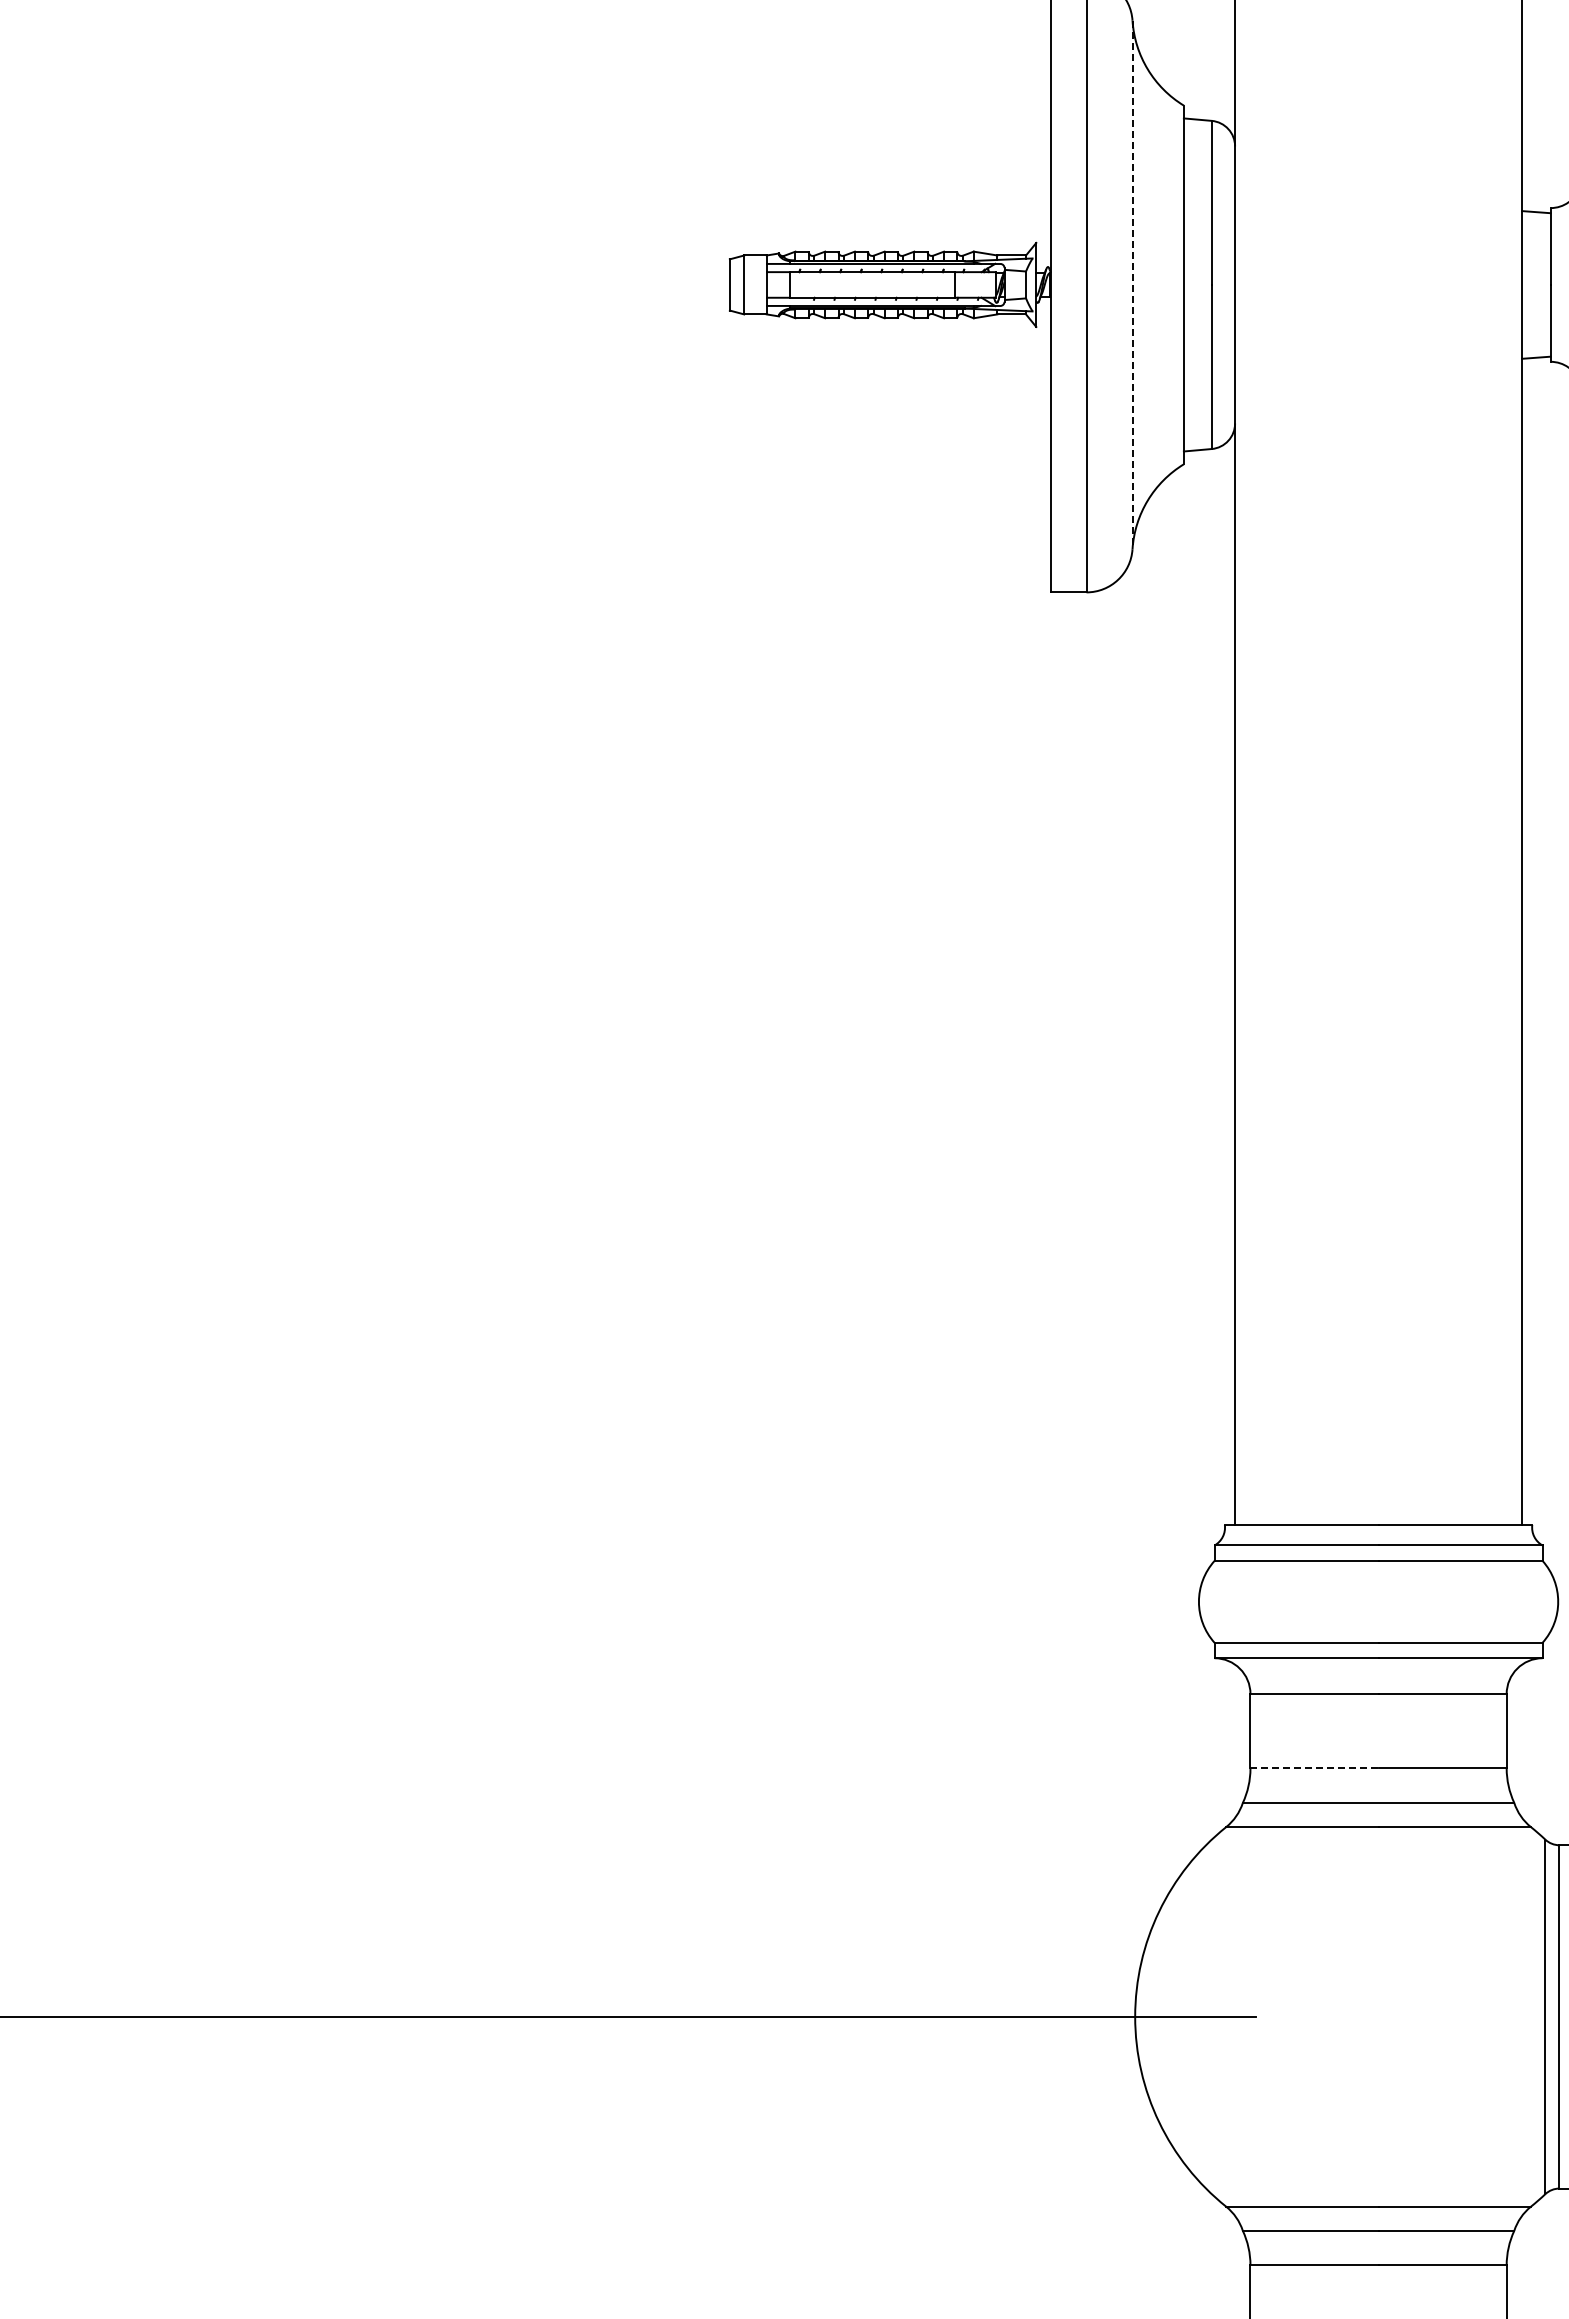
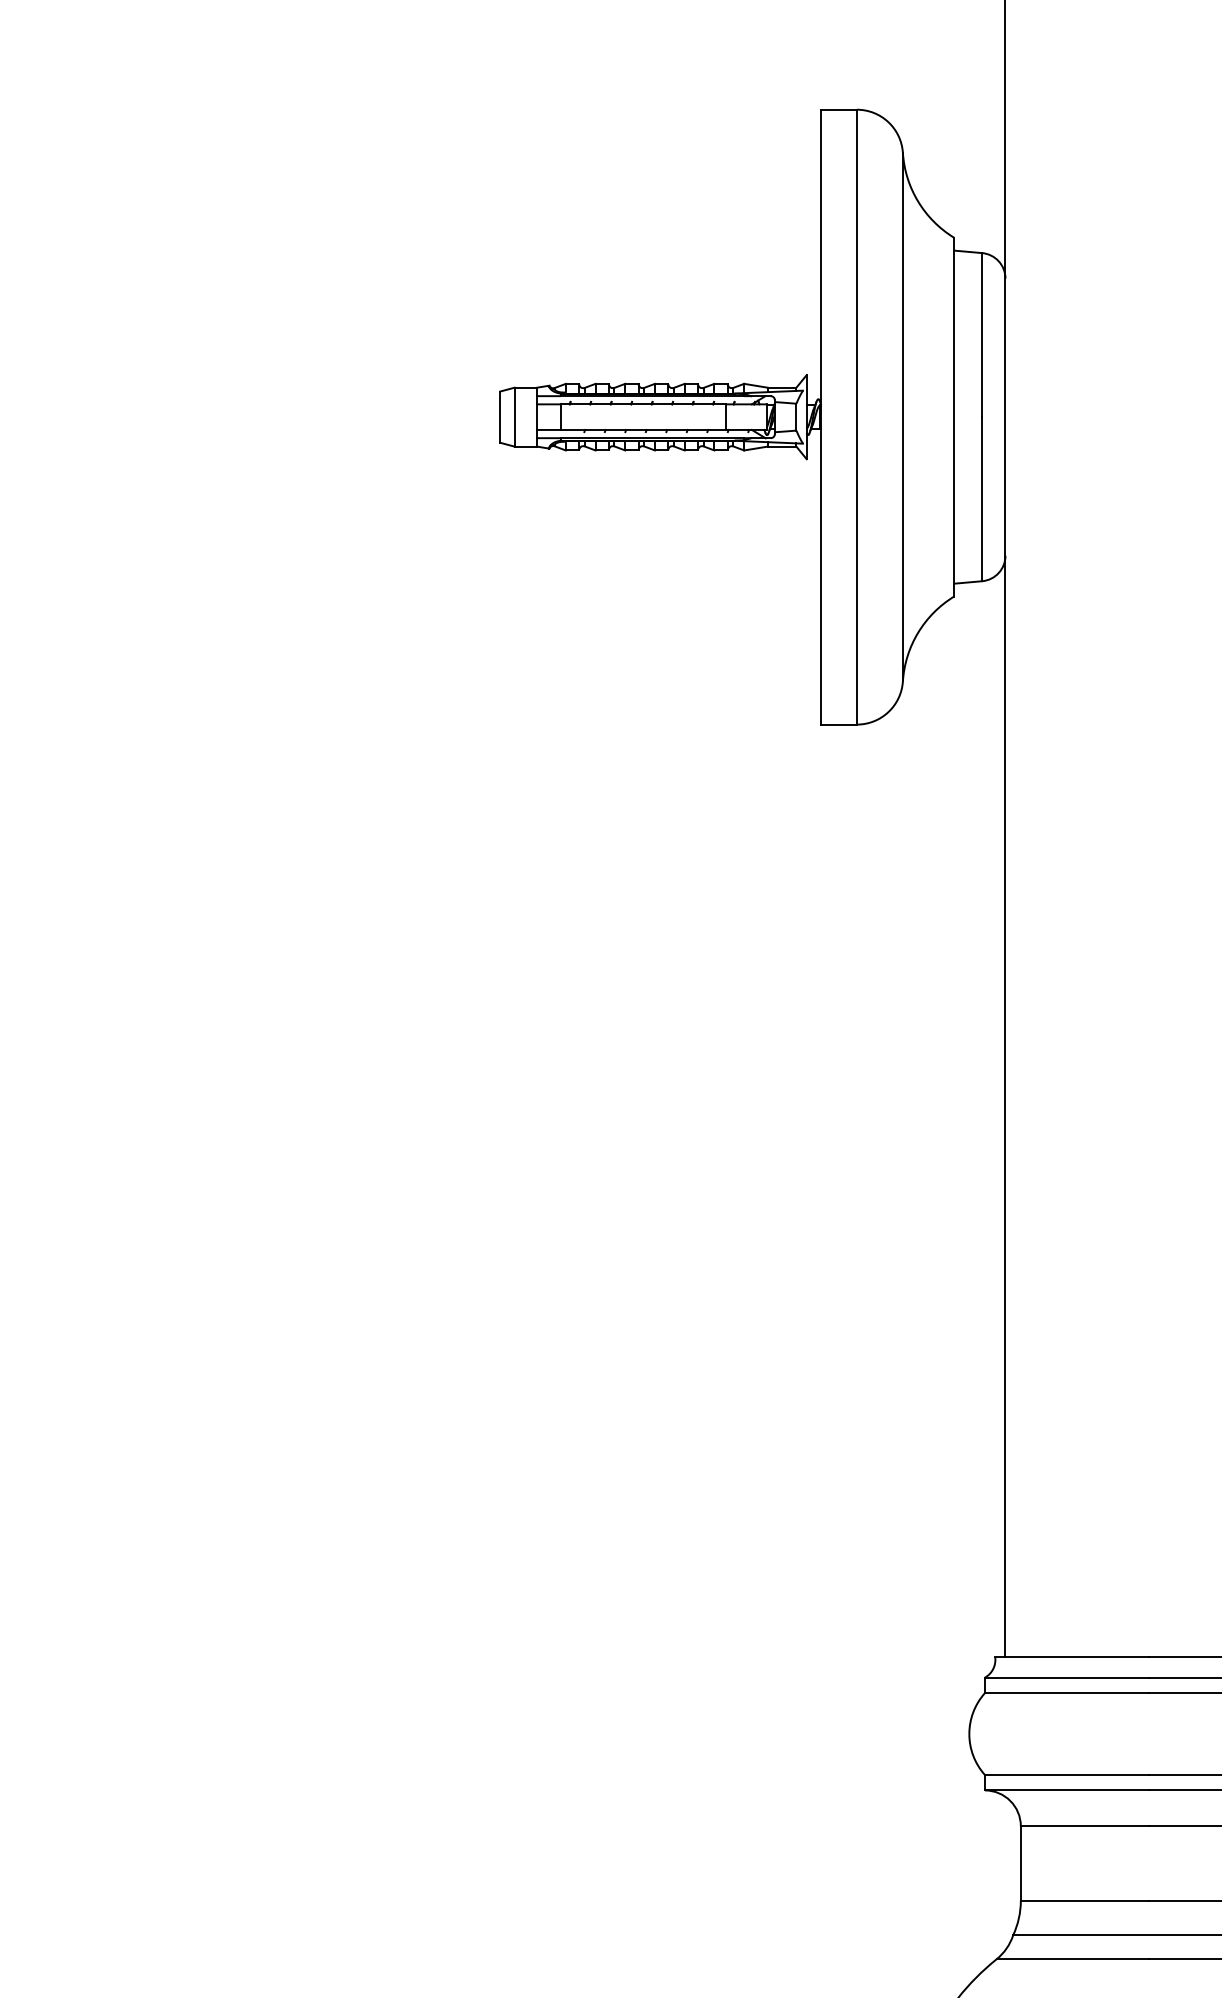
line: (1132, 285) -> (902, 417), dashed -> solid
line: (1315, 1768) -> (1085, 1900), dashed -> solid

